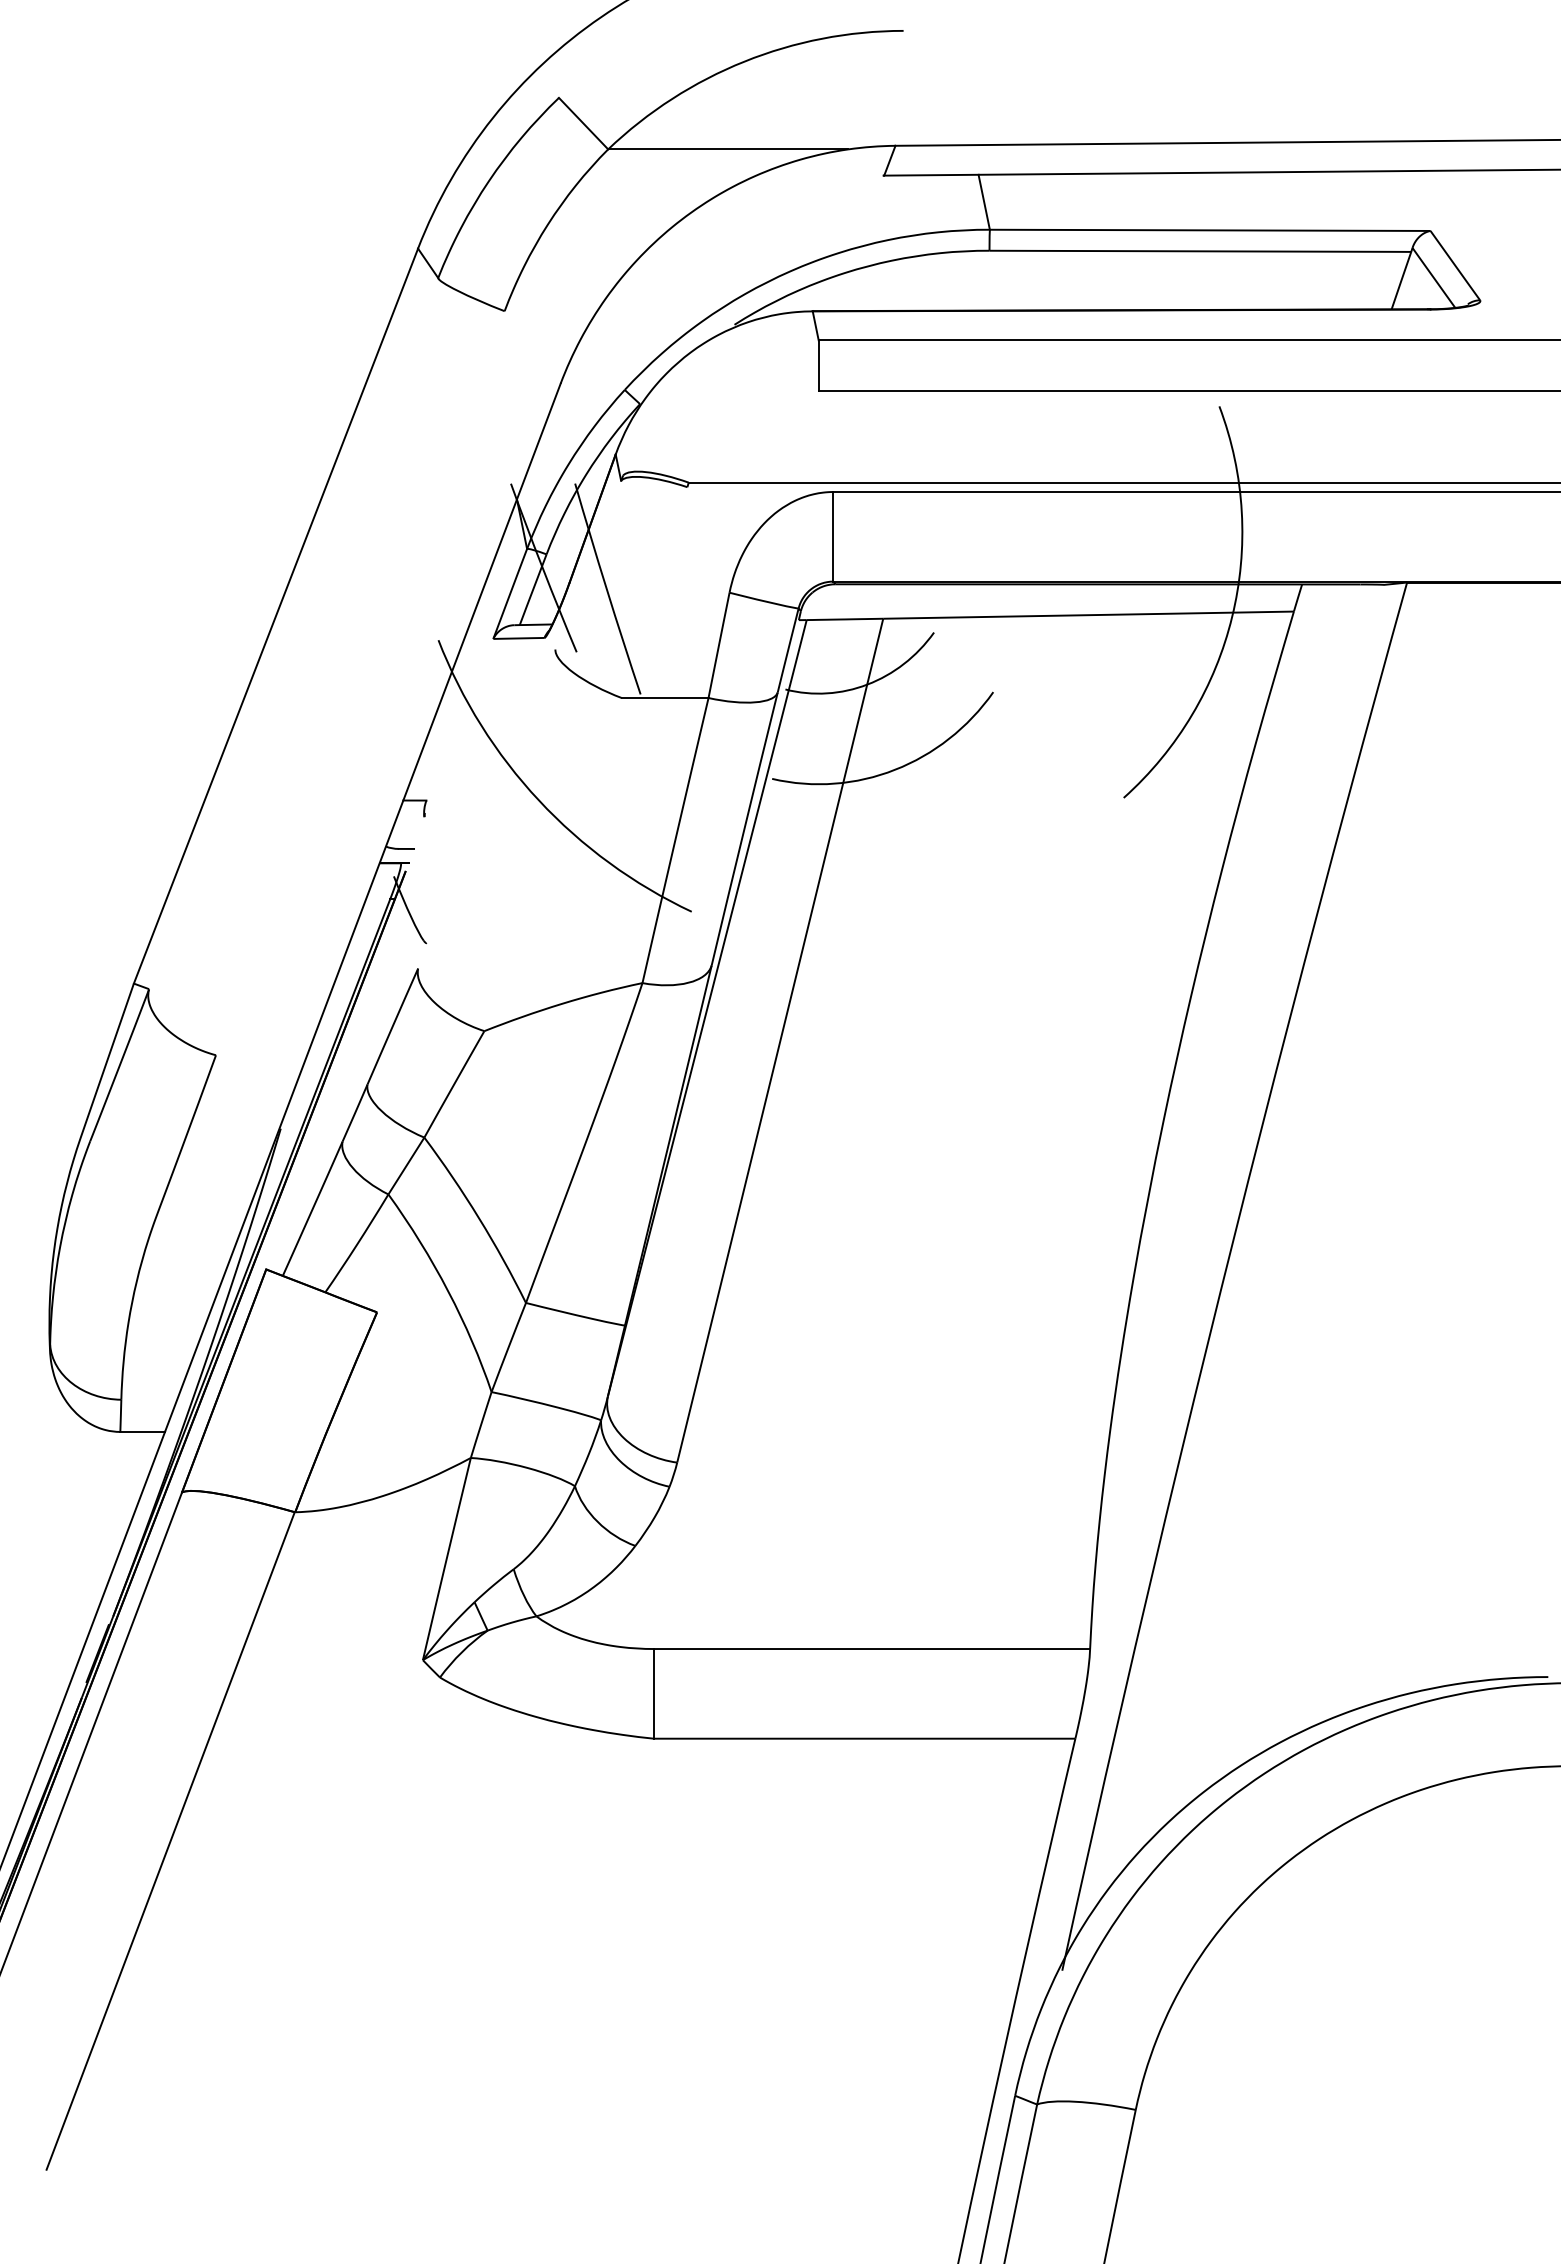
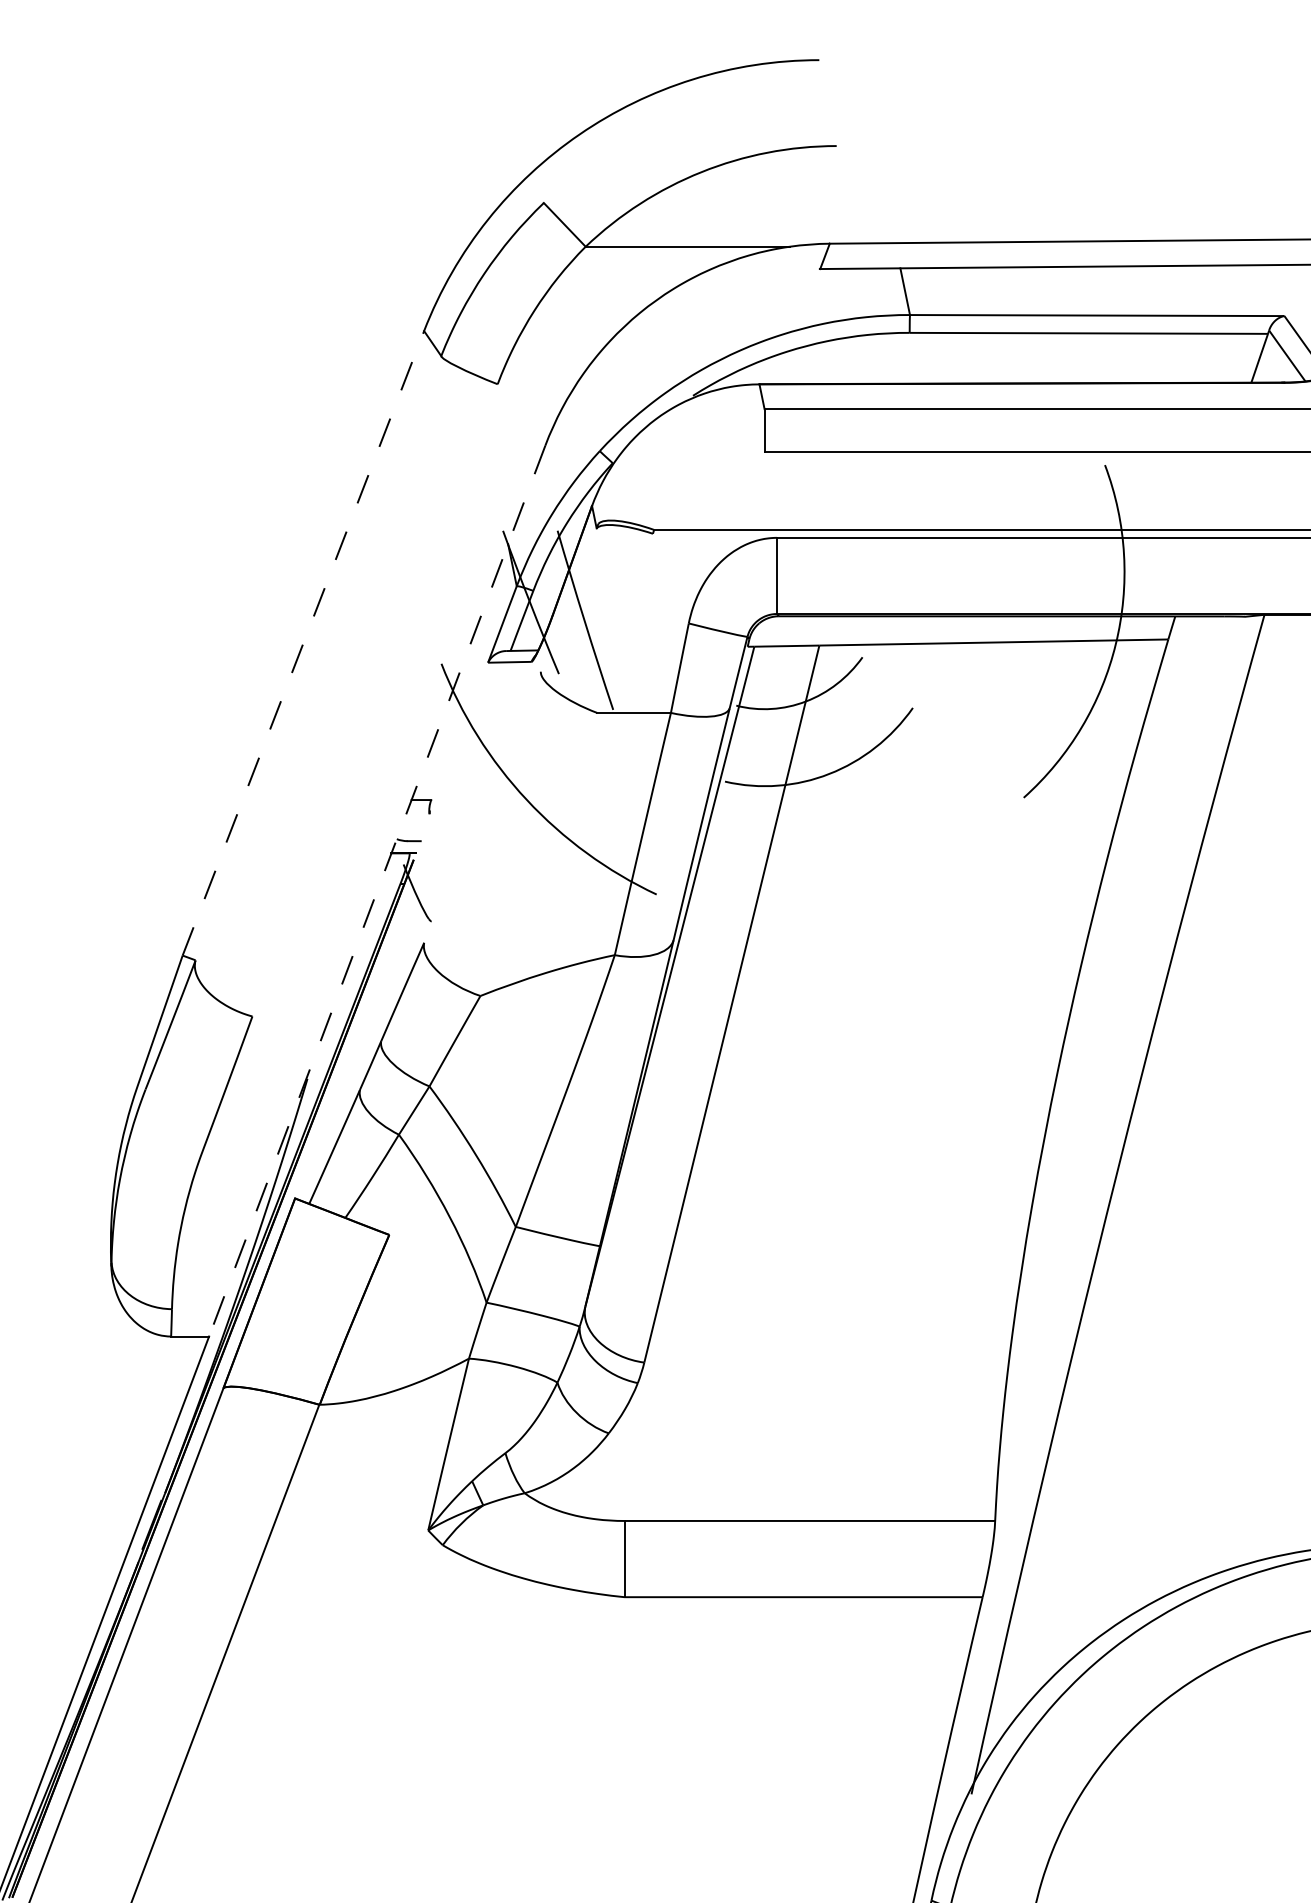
line: (275, 616) -> (302, 643), solid -> dashed
line: (362, 908) -> (376, 891), solid -> dashed

